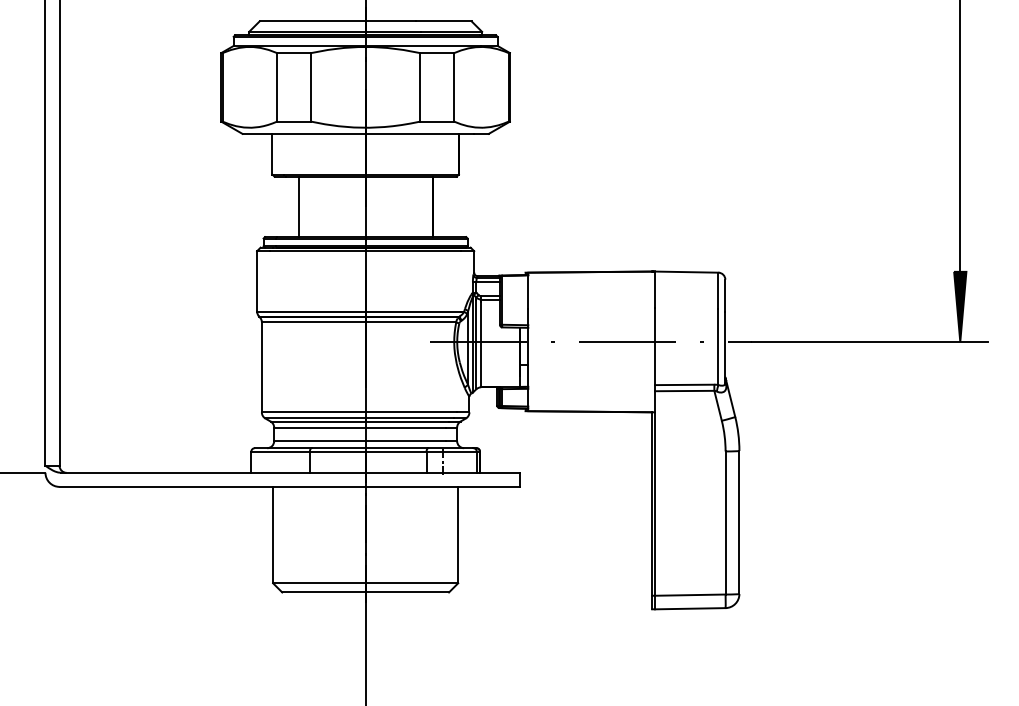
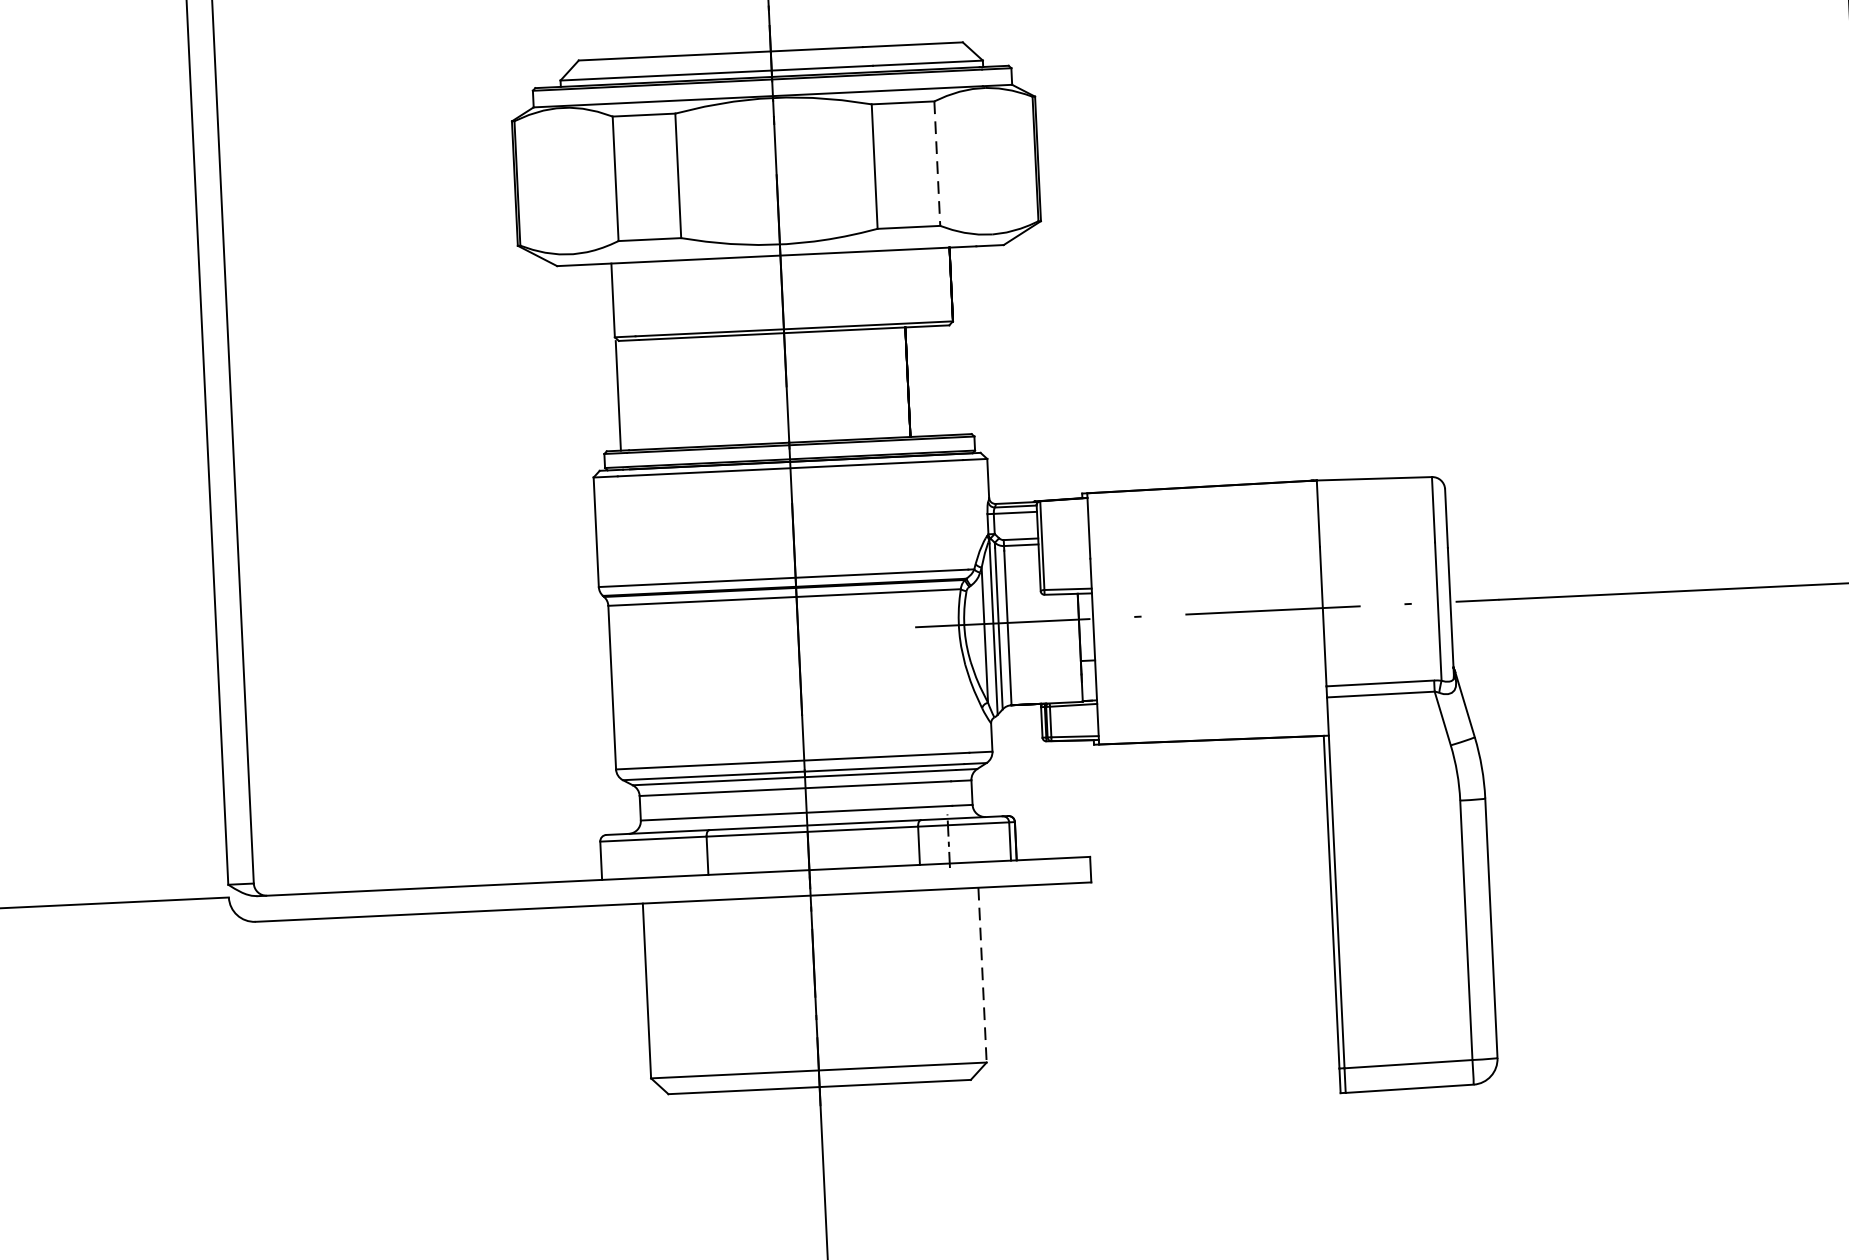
line: (454, 87) -> (937, 163), solid -> dashed
line: (298, 206) -> (617, 395), moved
line: (458, 535) -> (983, 975), solid -> dashed

